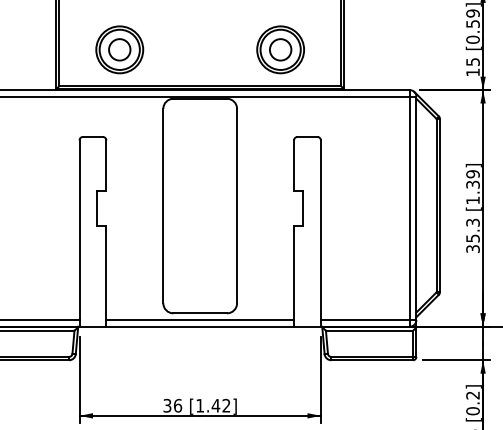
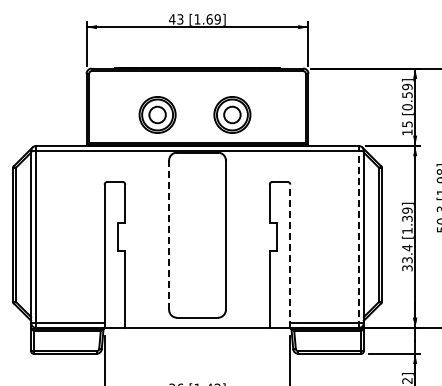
part: (119, 49) -> (157, 114), moved
part: (280, 49) -> (232, 114), moved
line: (163, 206) -> (169, 235), solid -> dashed
line: (409, 207) -> (358, 236), solid -> dashed
text: (473, 229) -> (407, 253), 35.3 -> 33.4
line: (321, 233) -> (290, 256), solid -> dashed
line: (200, 319) -> (197, 322), removed

